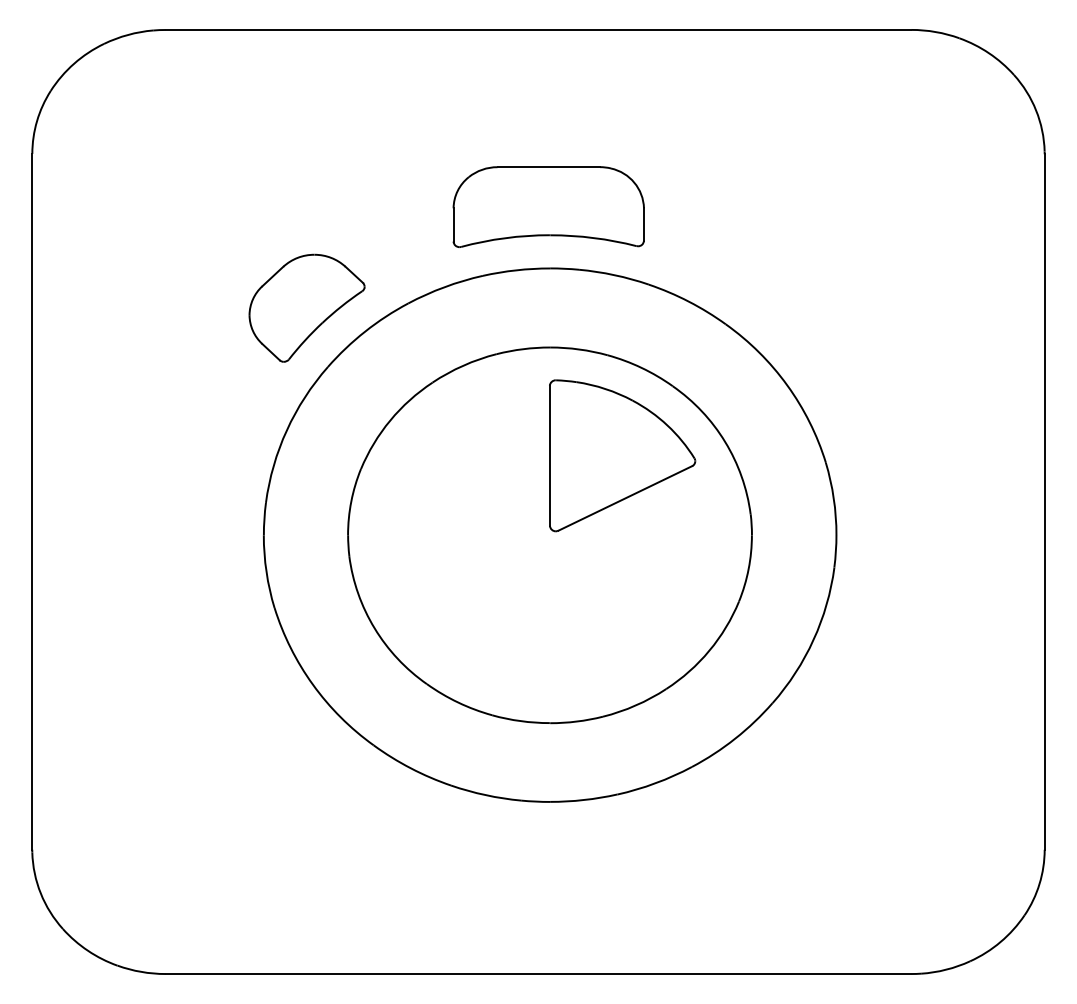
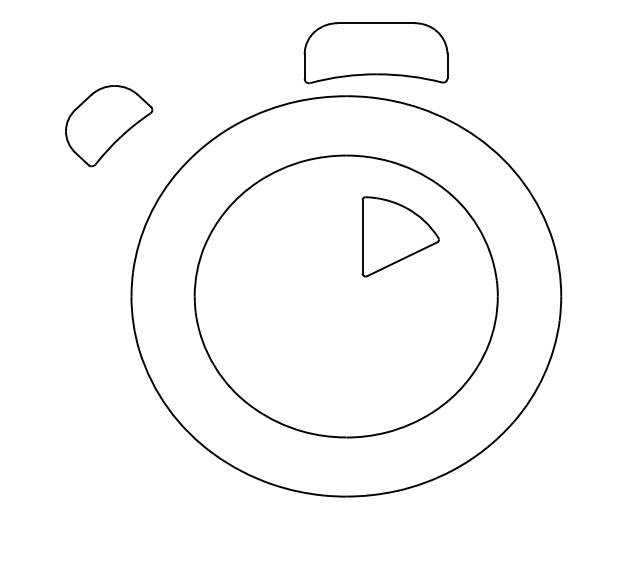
part: (548, 206) -> (375, 52), moved
part: (306, 307) -> (108, 125), moved
part: (622, 455) -> (400, 236), size x0.7

